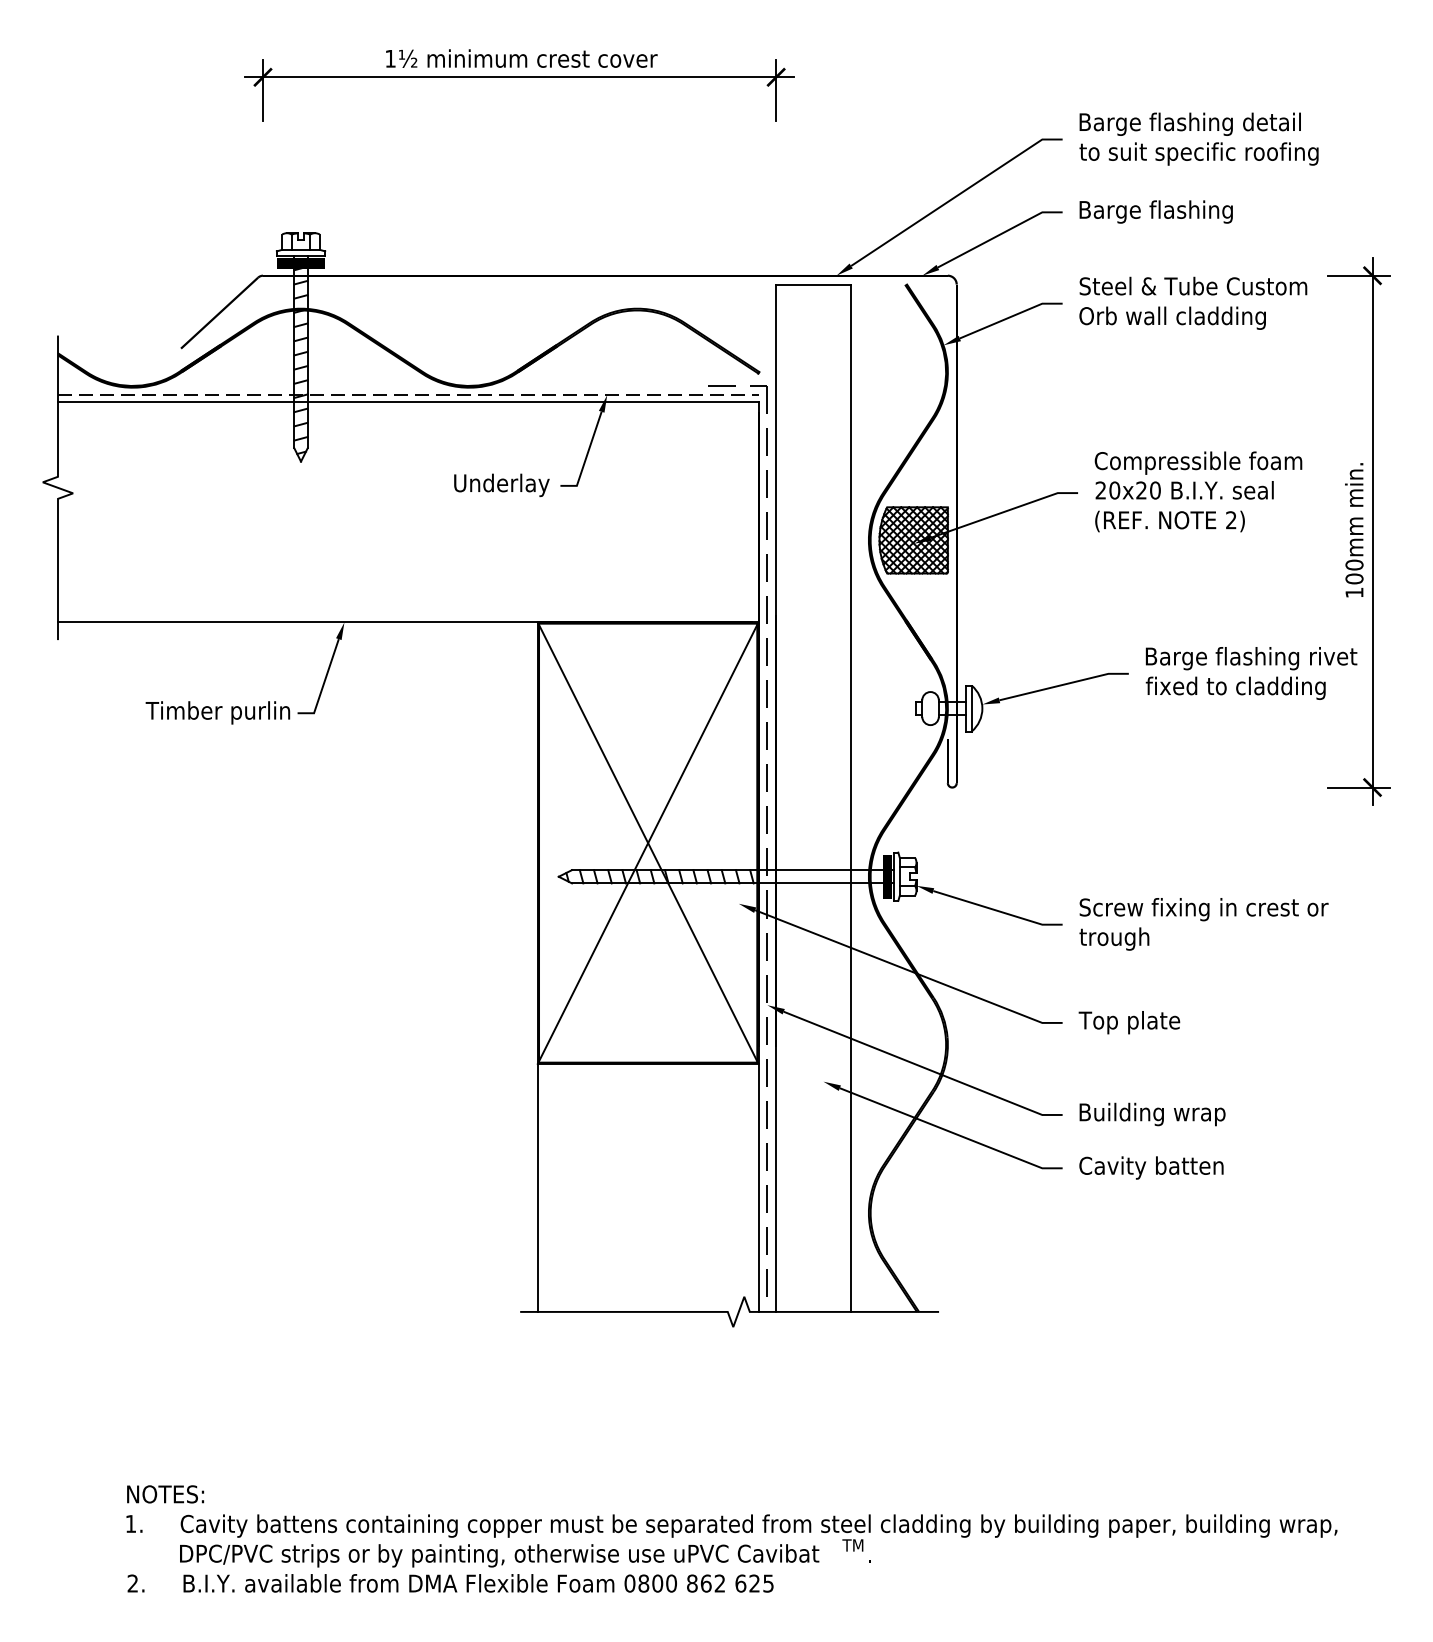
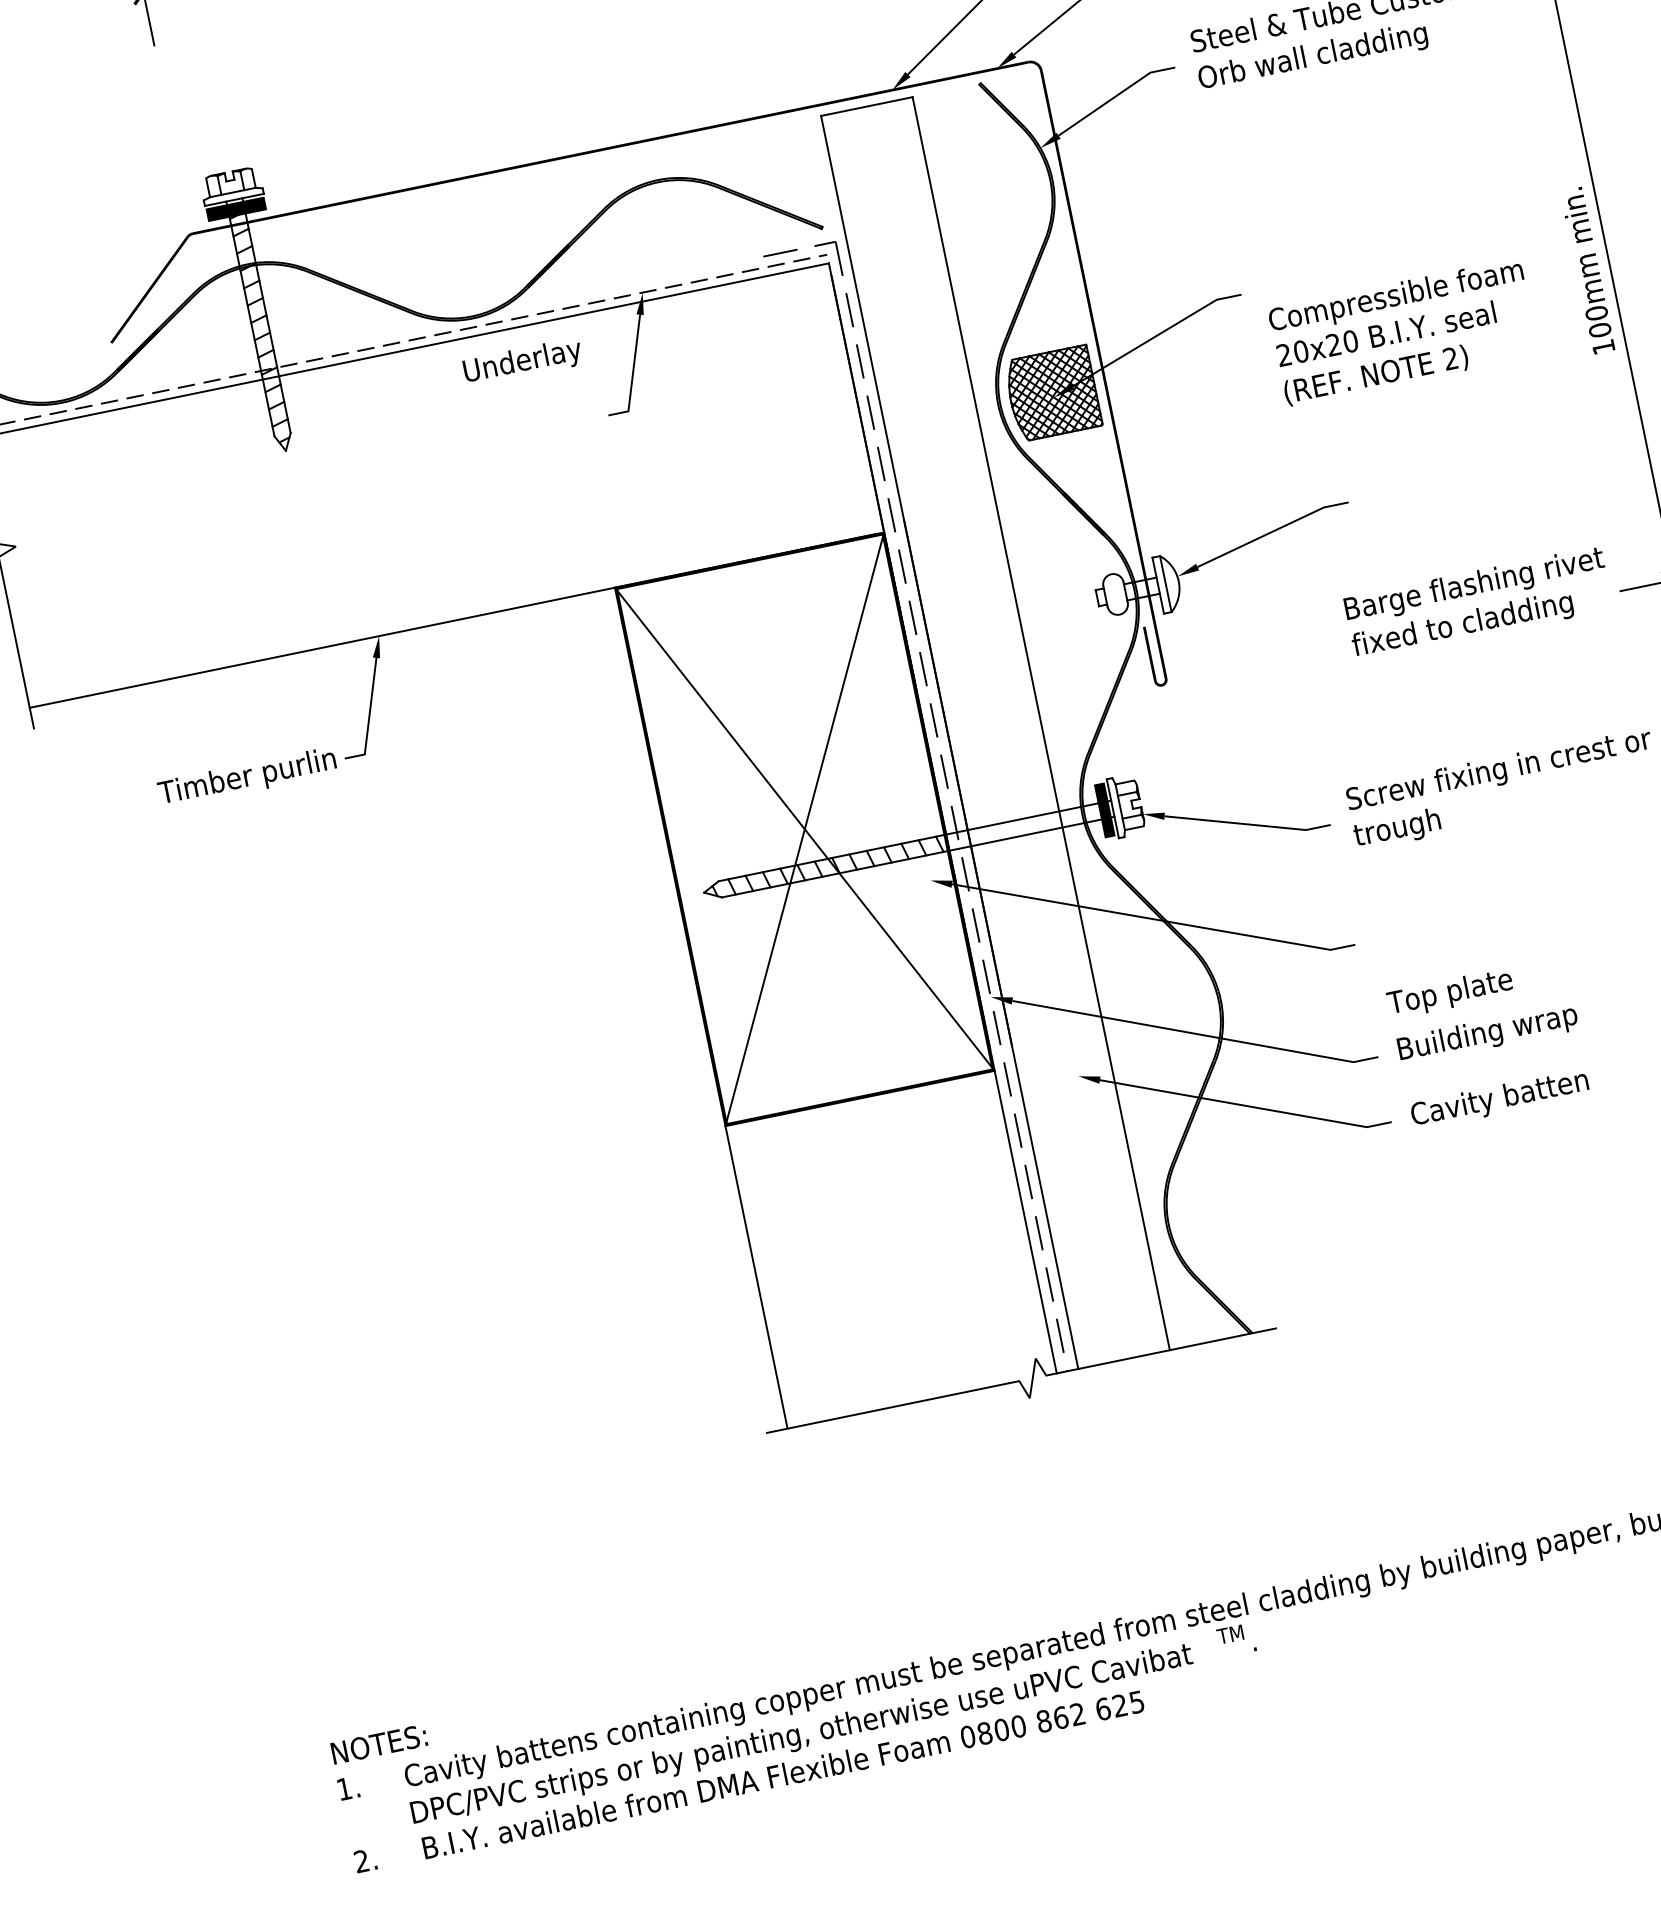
text: (501, 485) -> (522, 362), moved
text: (1198, 491) -> (1403, 331), moved
text: (1251, 673) -> (1478, 603), moved
text: (1129, 1022) -> (1450, 993), moved

